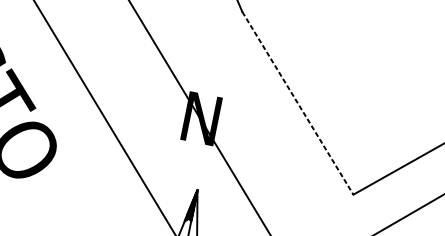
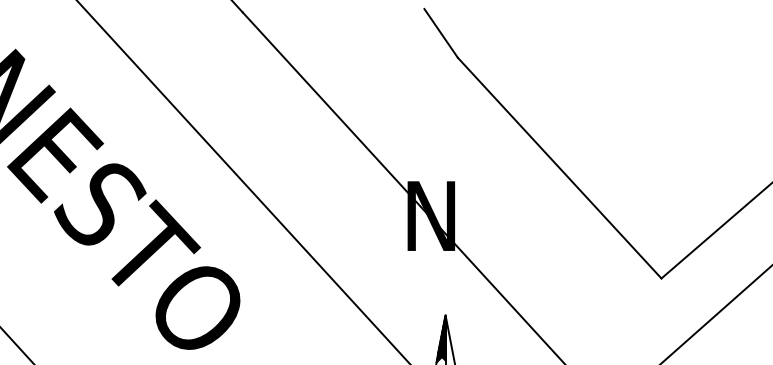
line: (298, 103) -> (560, 168), dashed -> solid

